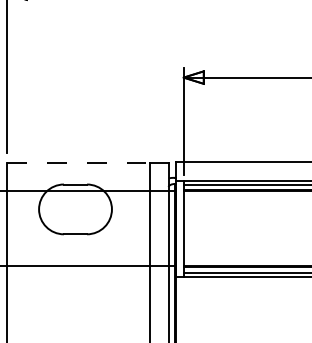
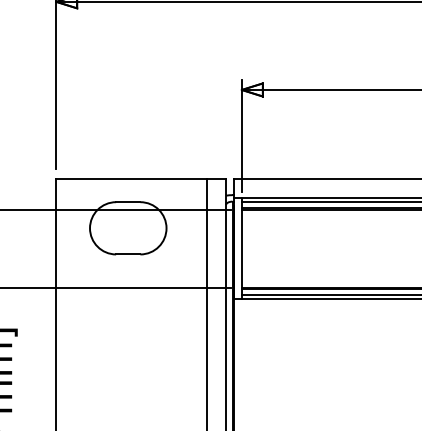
line: (79, 162) -> (132, 179), dashed -> solid

